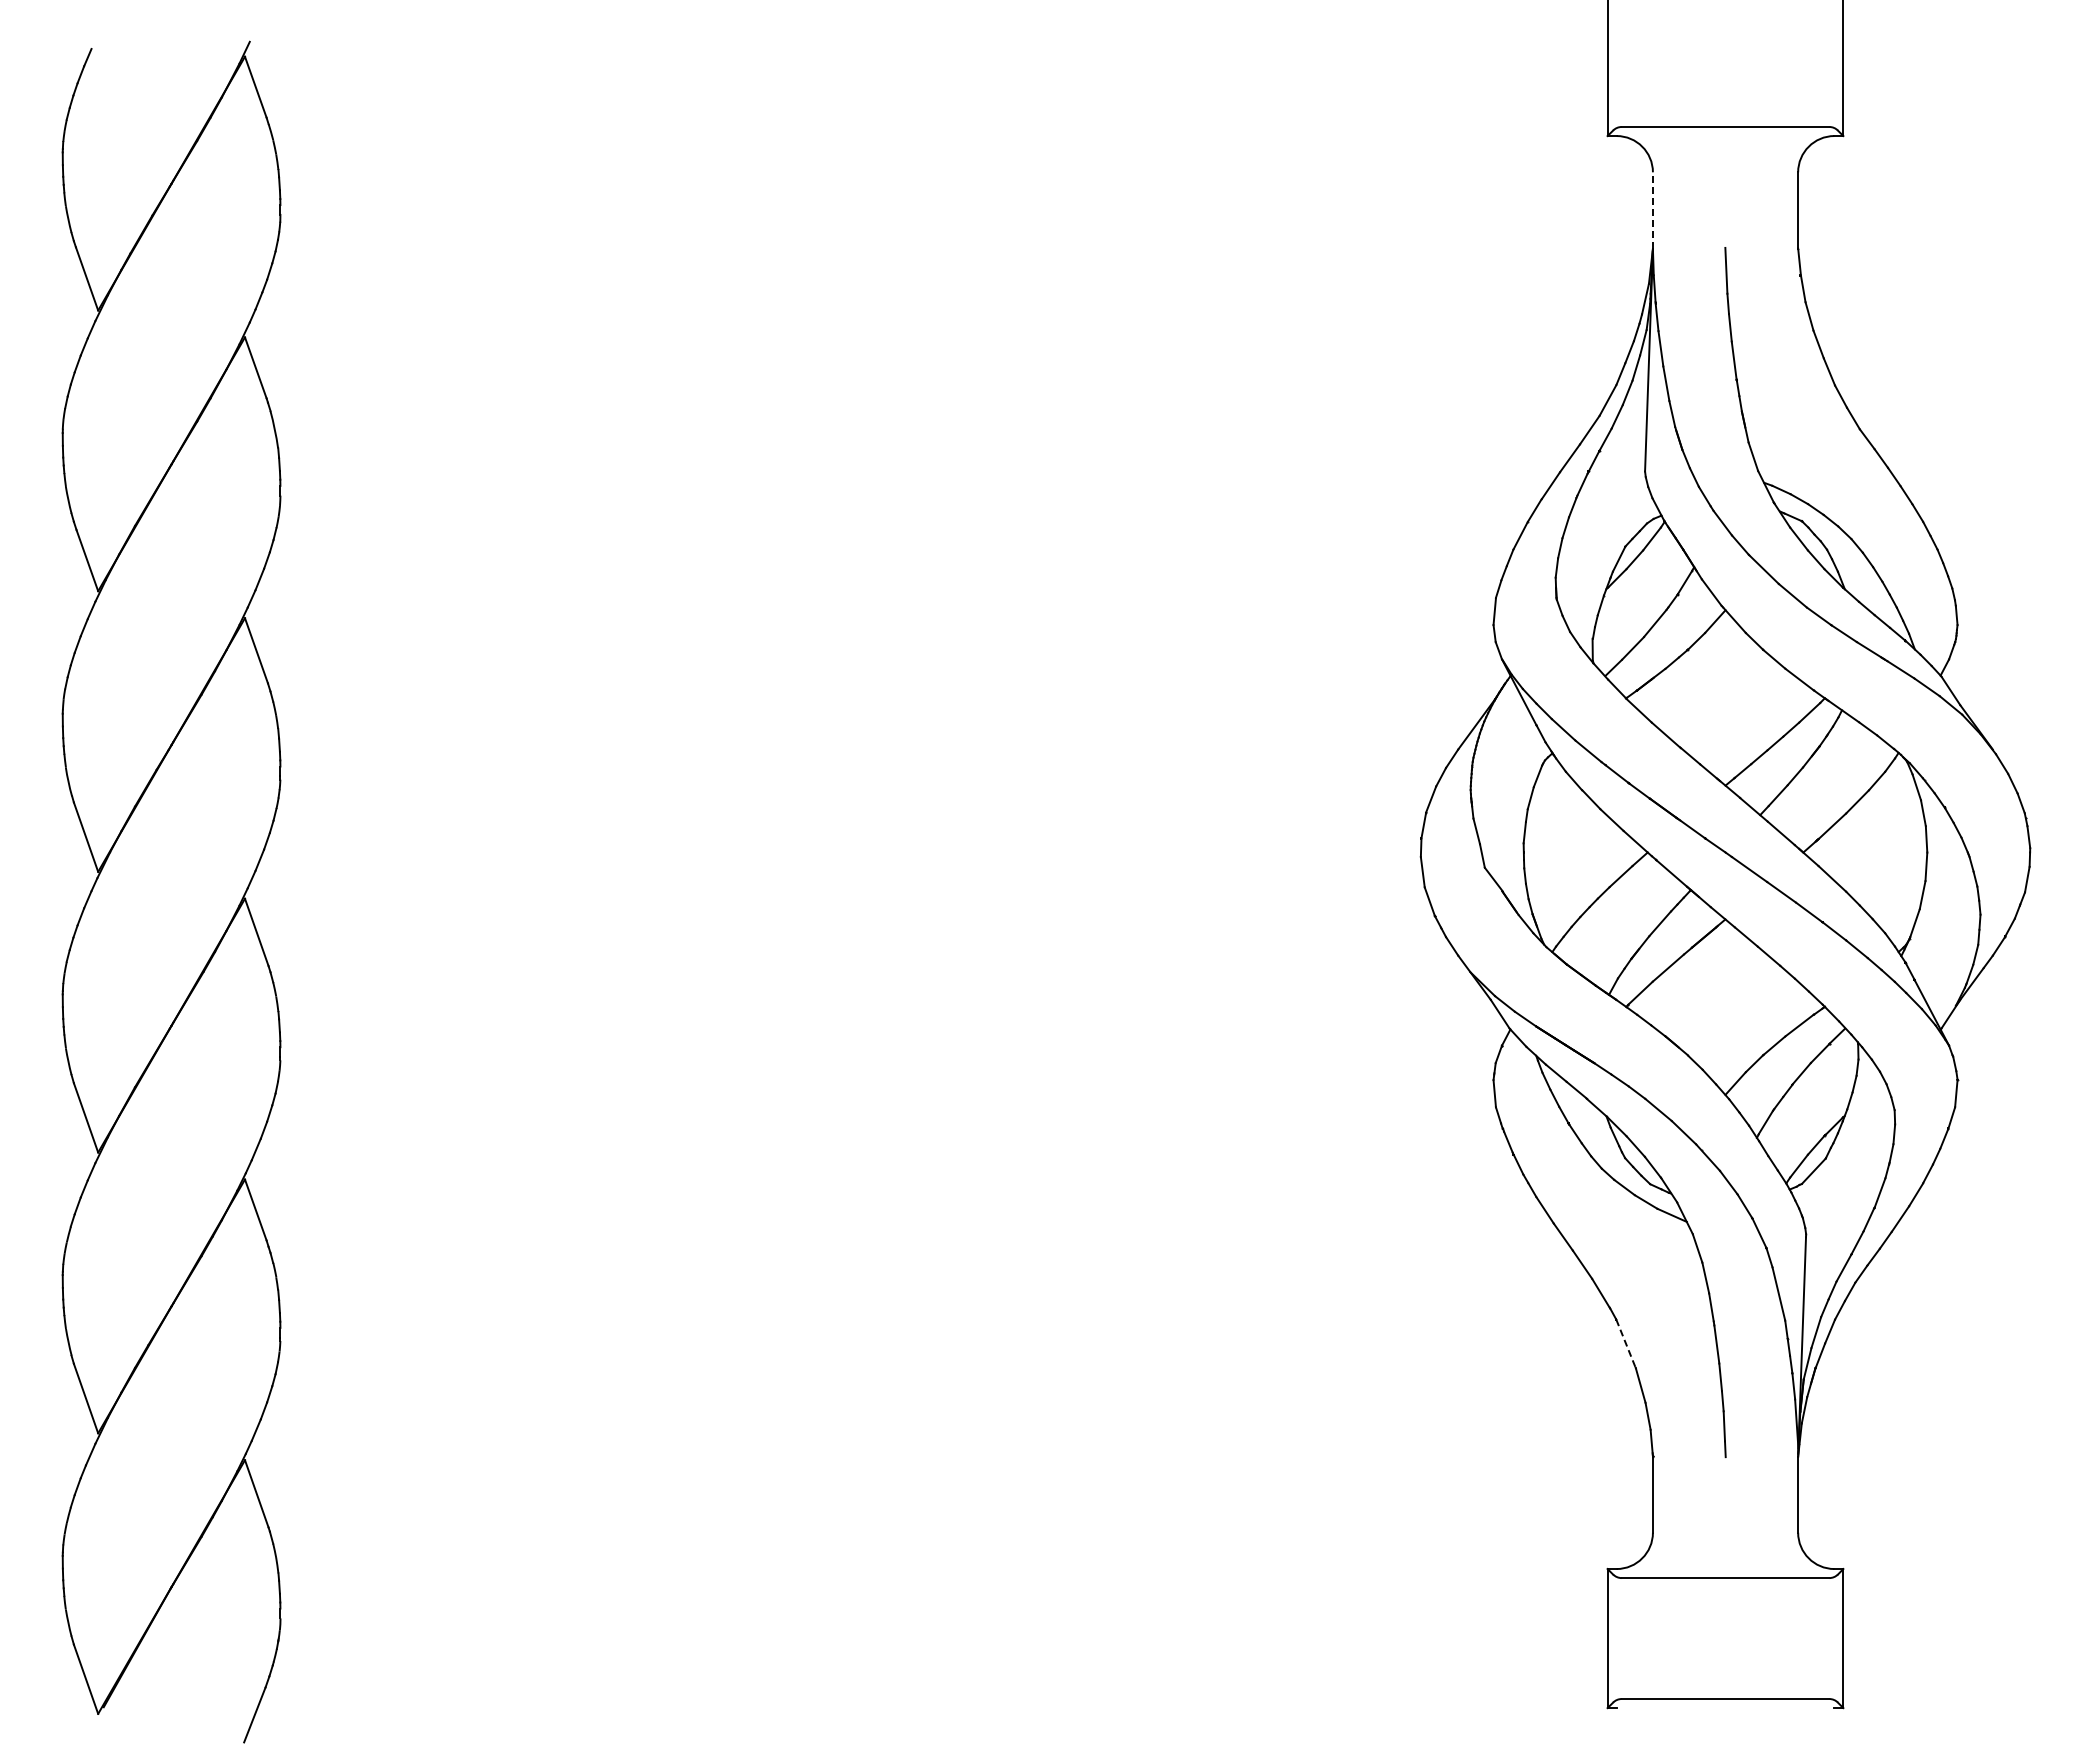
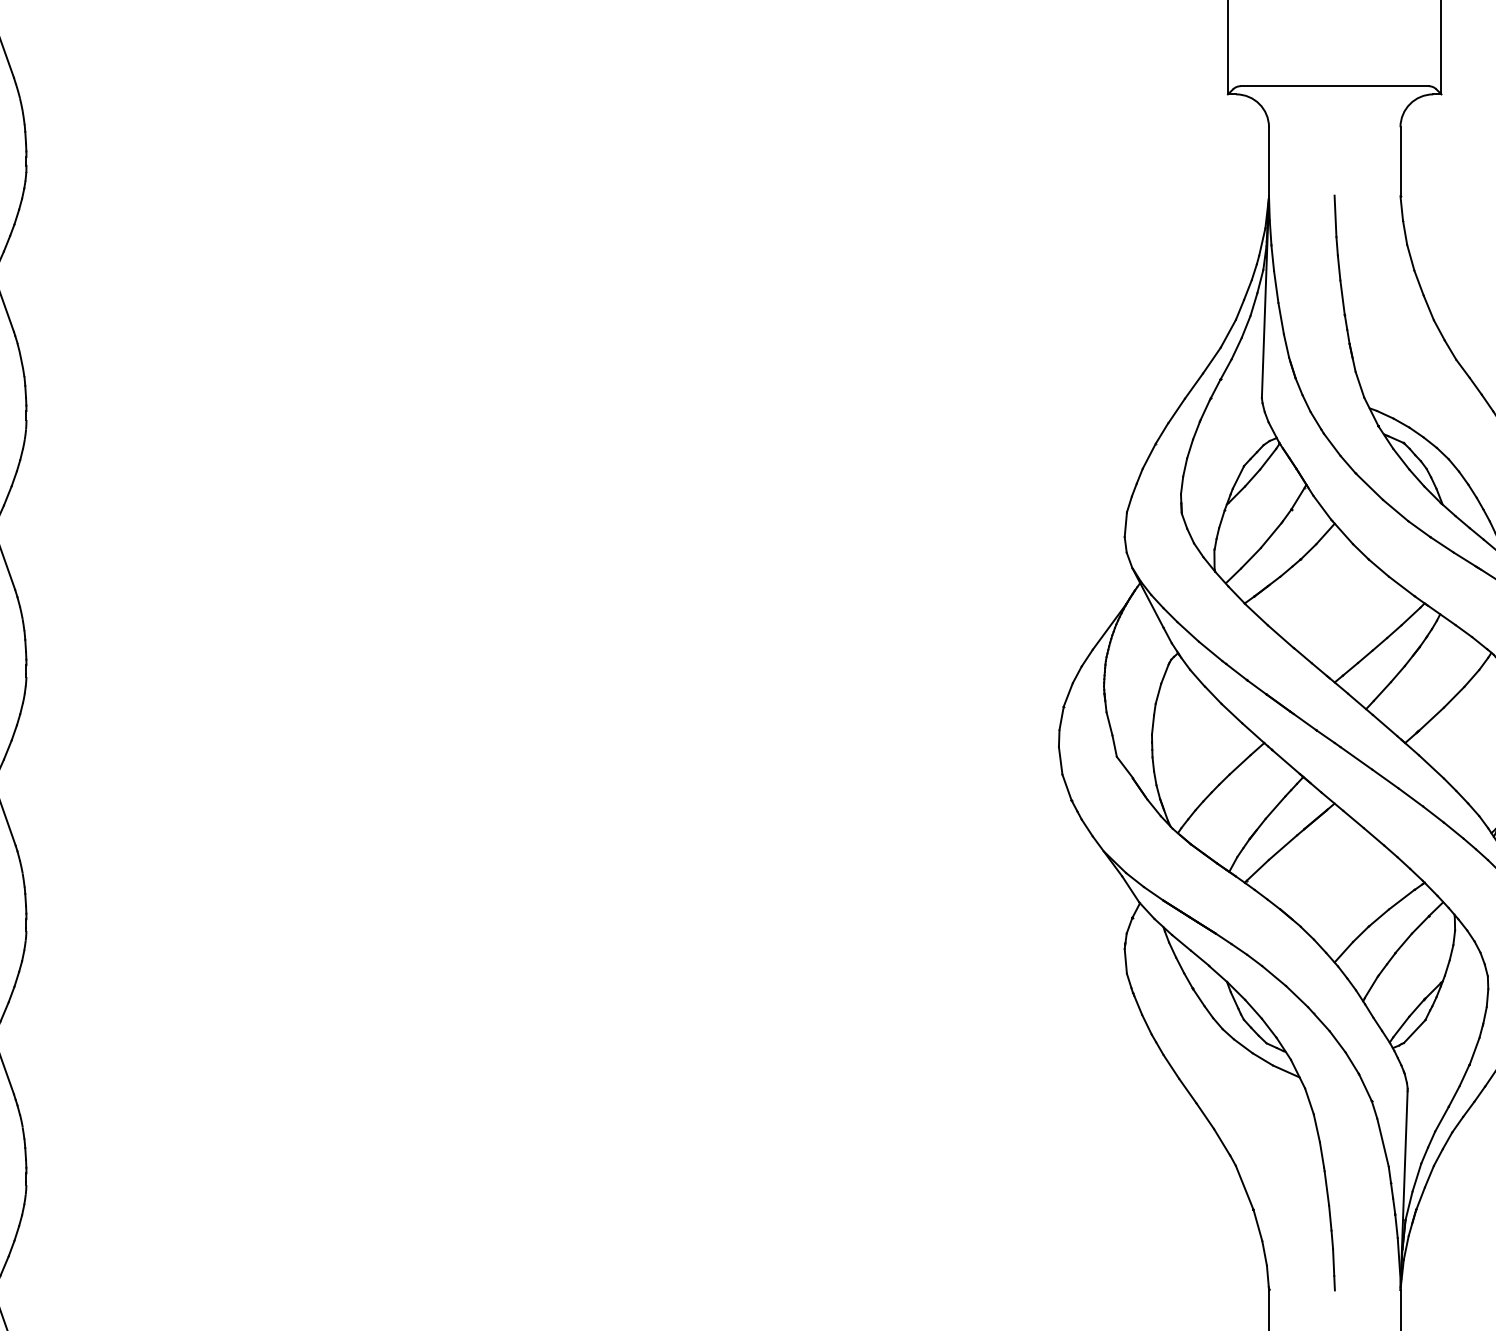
line: (1652, 209) -> (1268, 160), dashed -> solid
line: (1626, 1344) -> (1245, 1188), dashed -> solid

